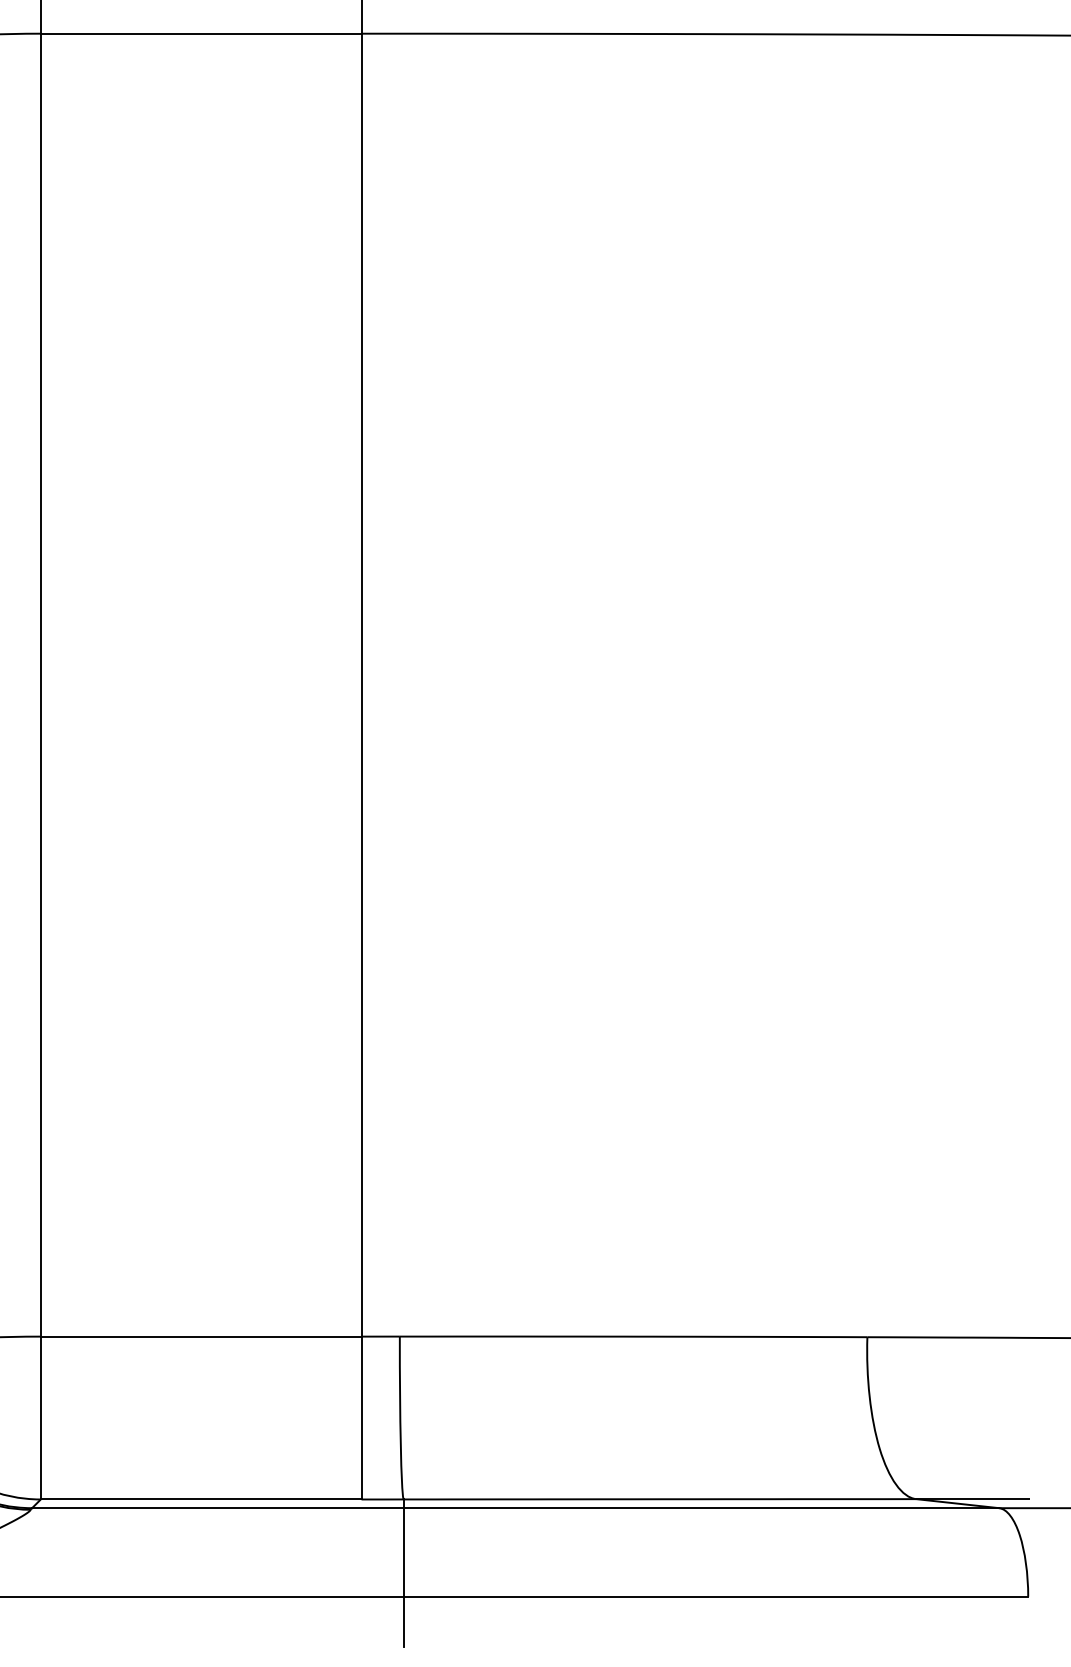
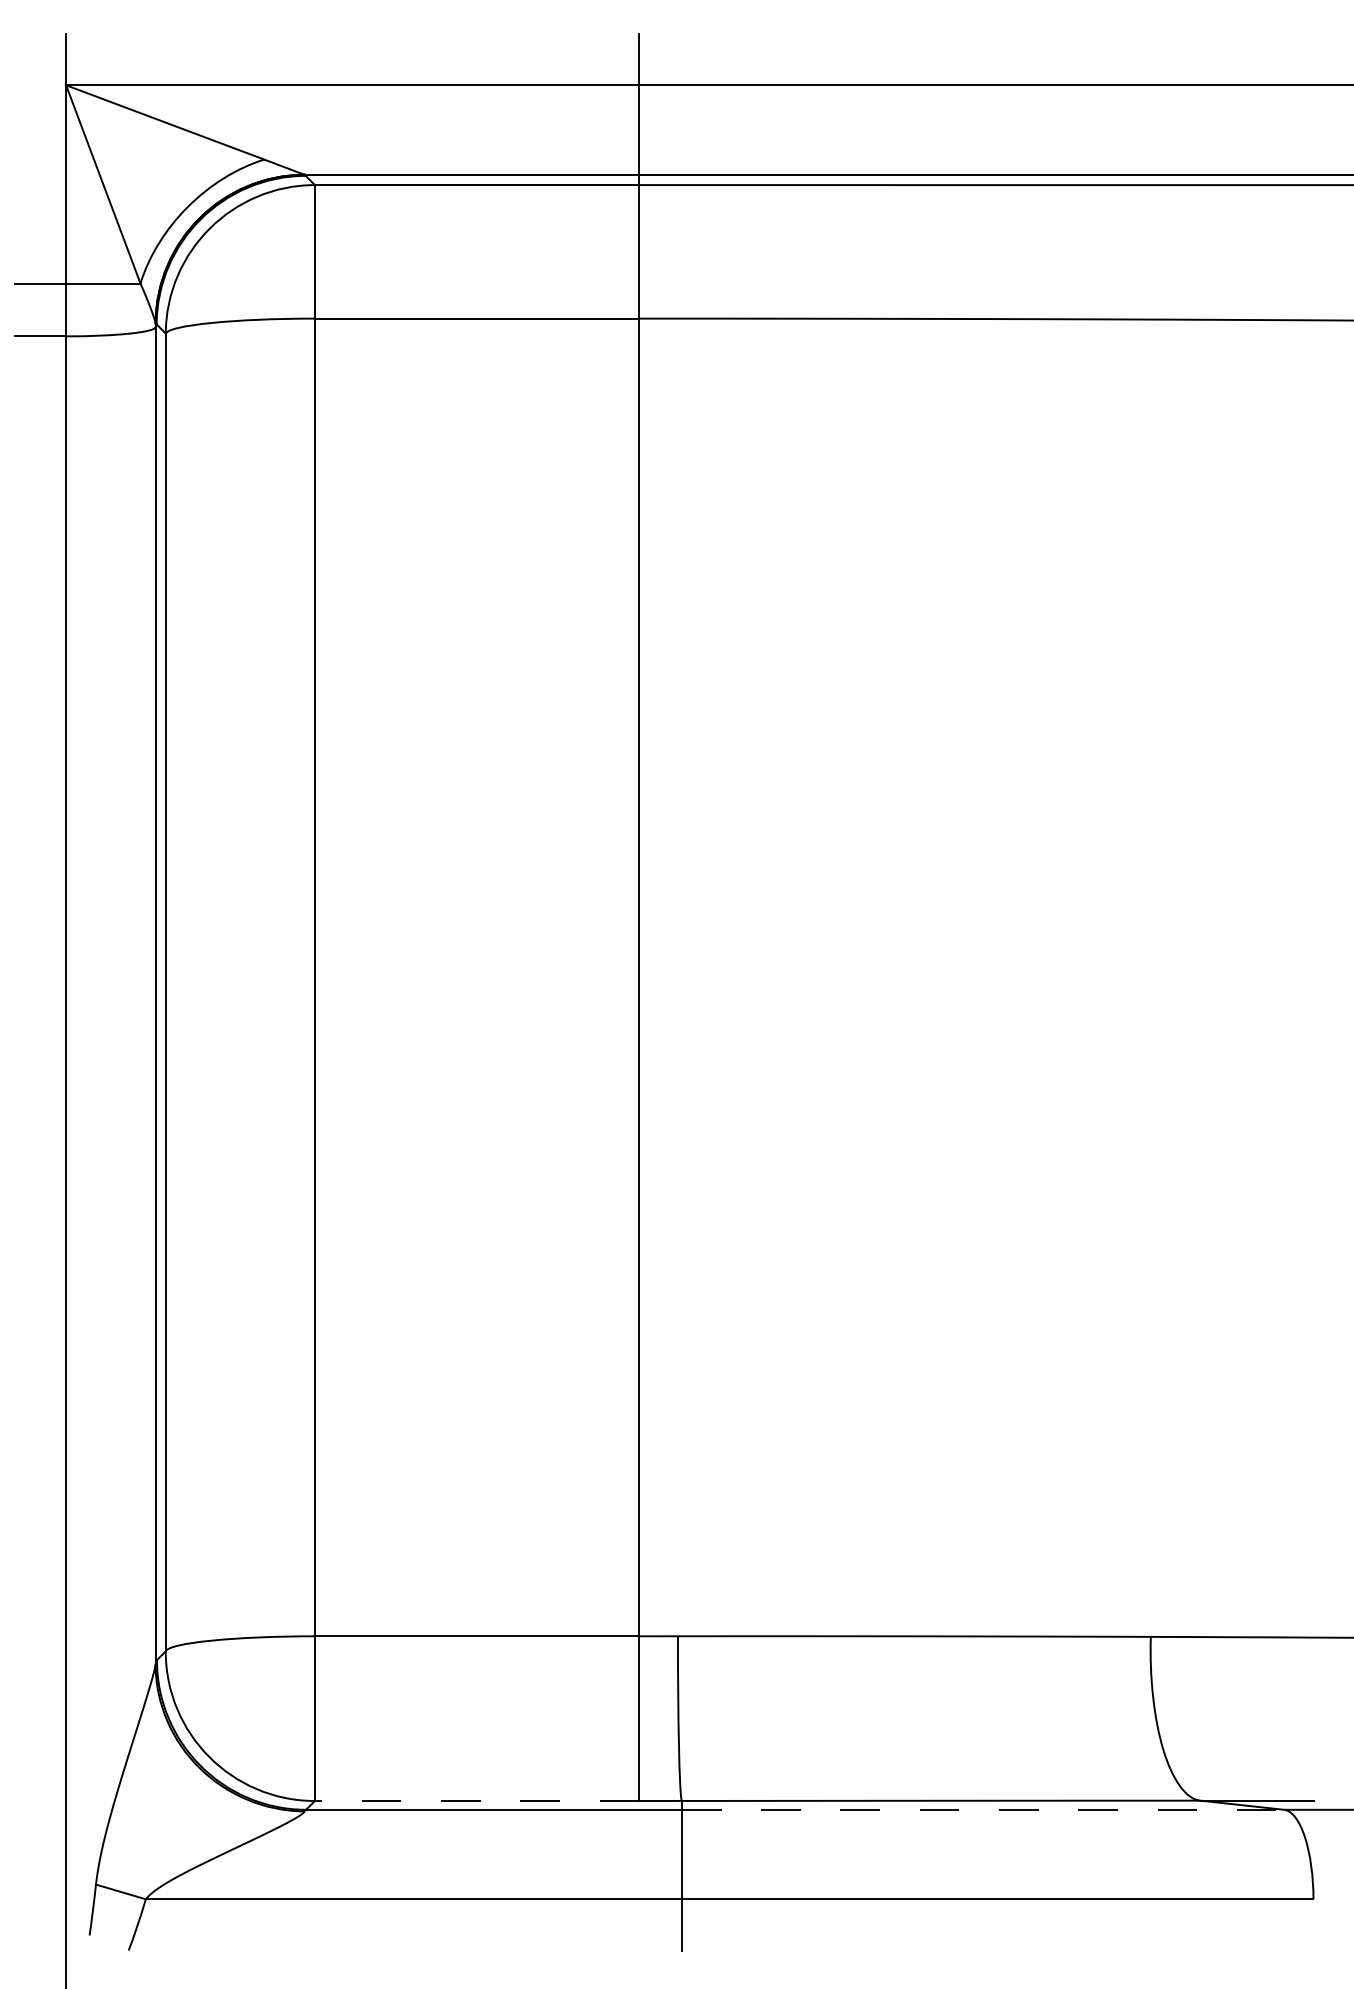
line: (200, 1499) -> (476, 1801), solid -> dashed
line: (701, 1507) -> (983, 1809), solid -> dashed

